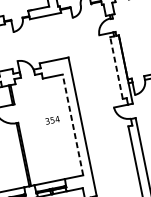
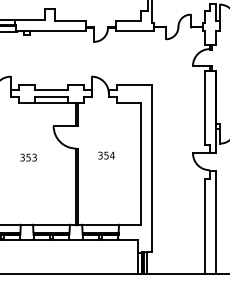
line: (116, 67) -> (205, 107), dashed -> solid
text: (52, 120) -> (106, 155), moved
line: (73, 124) -> (141, 163), dashed -> solid

